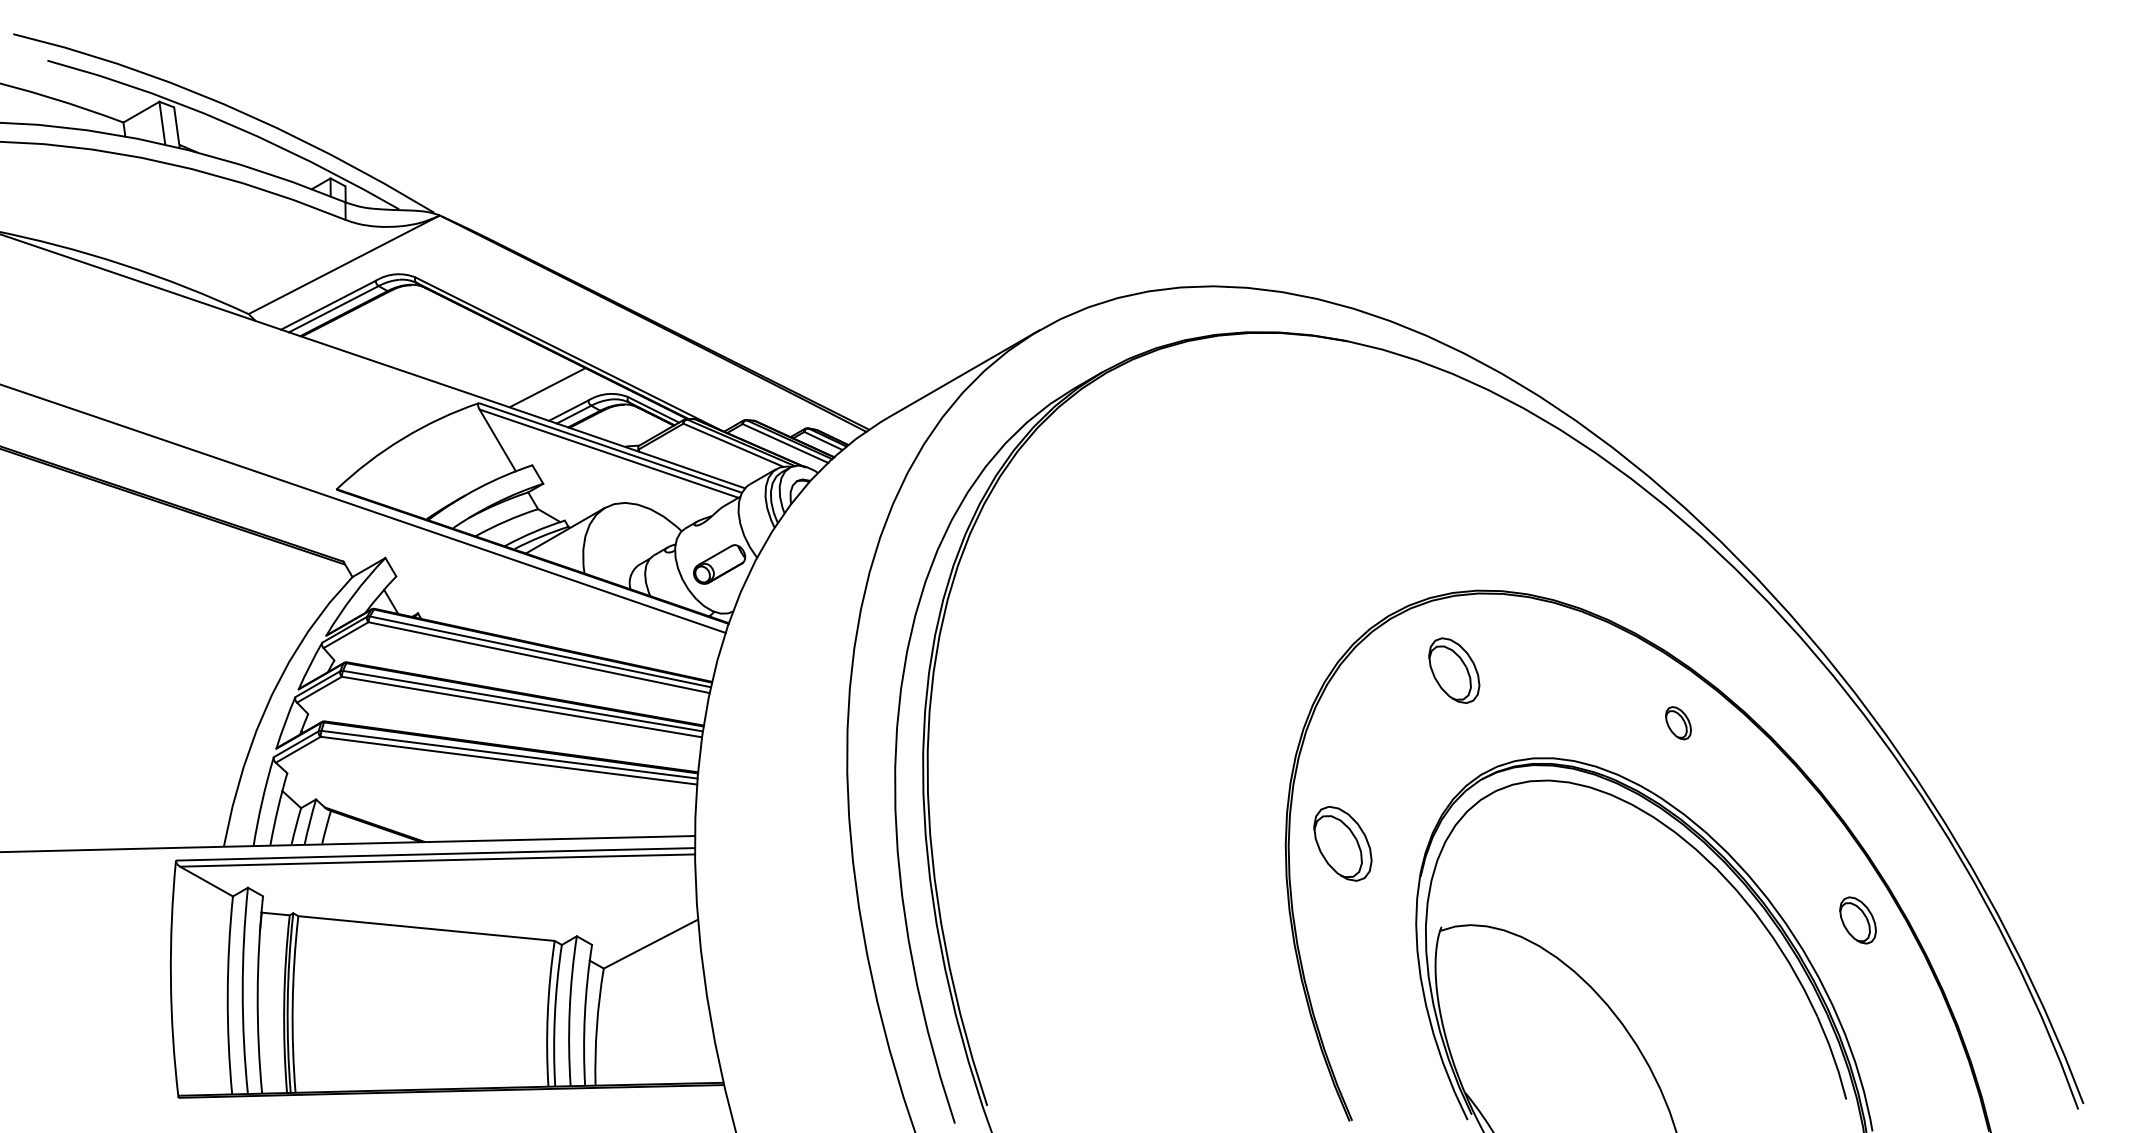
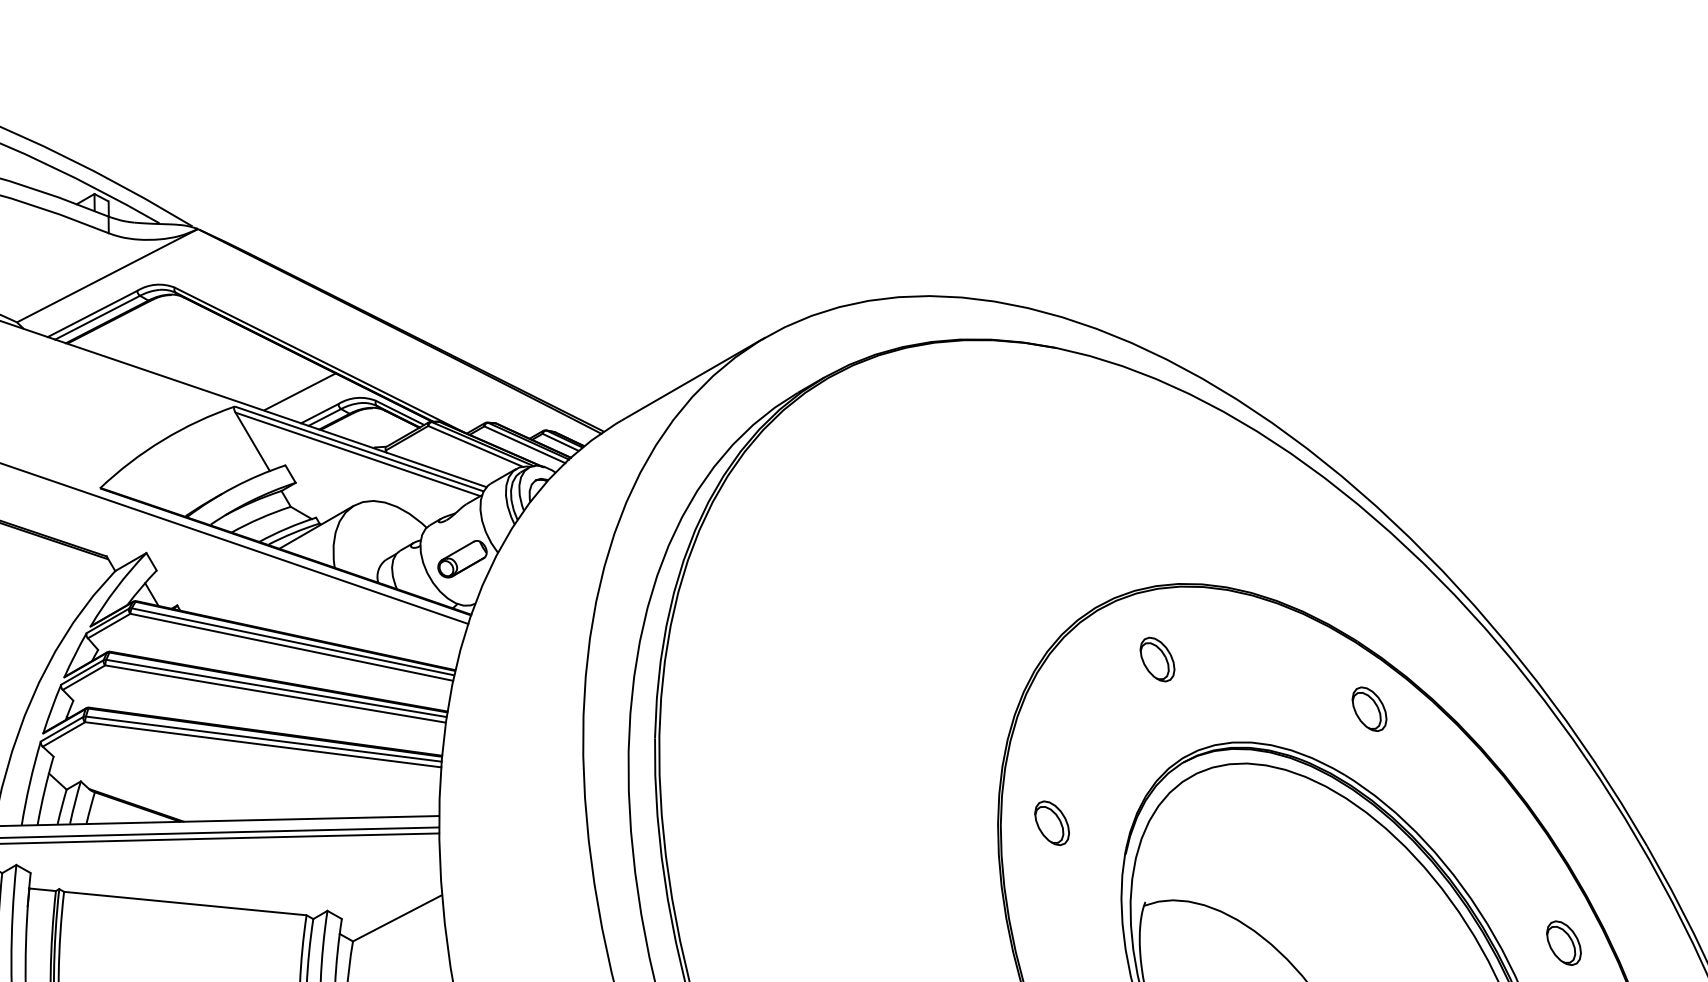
part: (1454, 670) -> (1157, 659), size x0.71
part: (1678, 723) -> (1369, 709), size x1.43
part: (1342, 843) -> (1051, 823), size x0.62
part: (1857, 920) -> (1563, 943), moved

